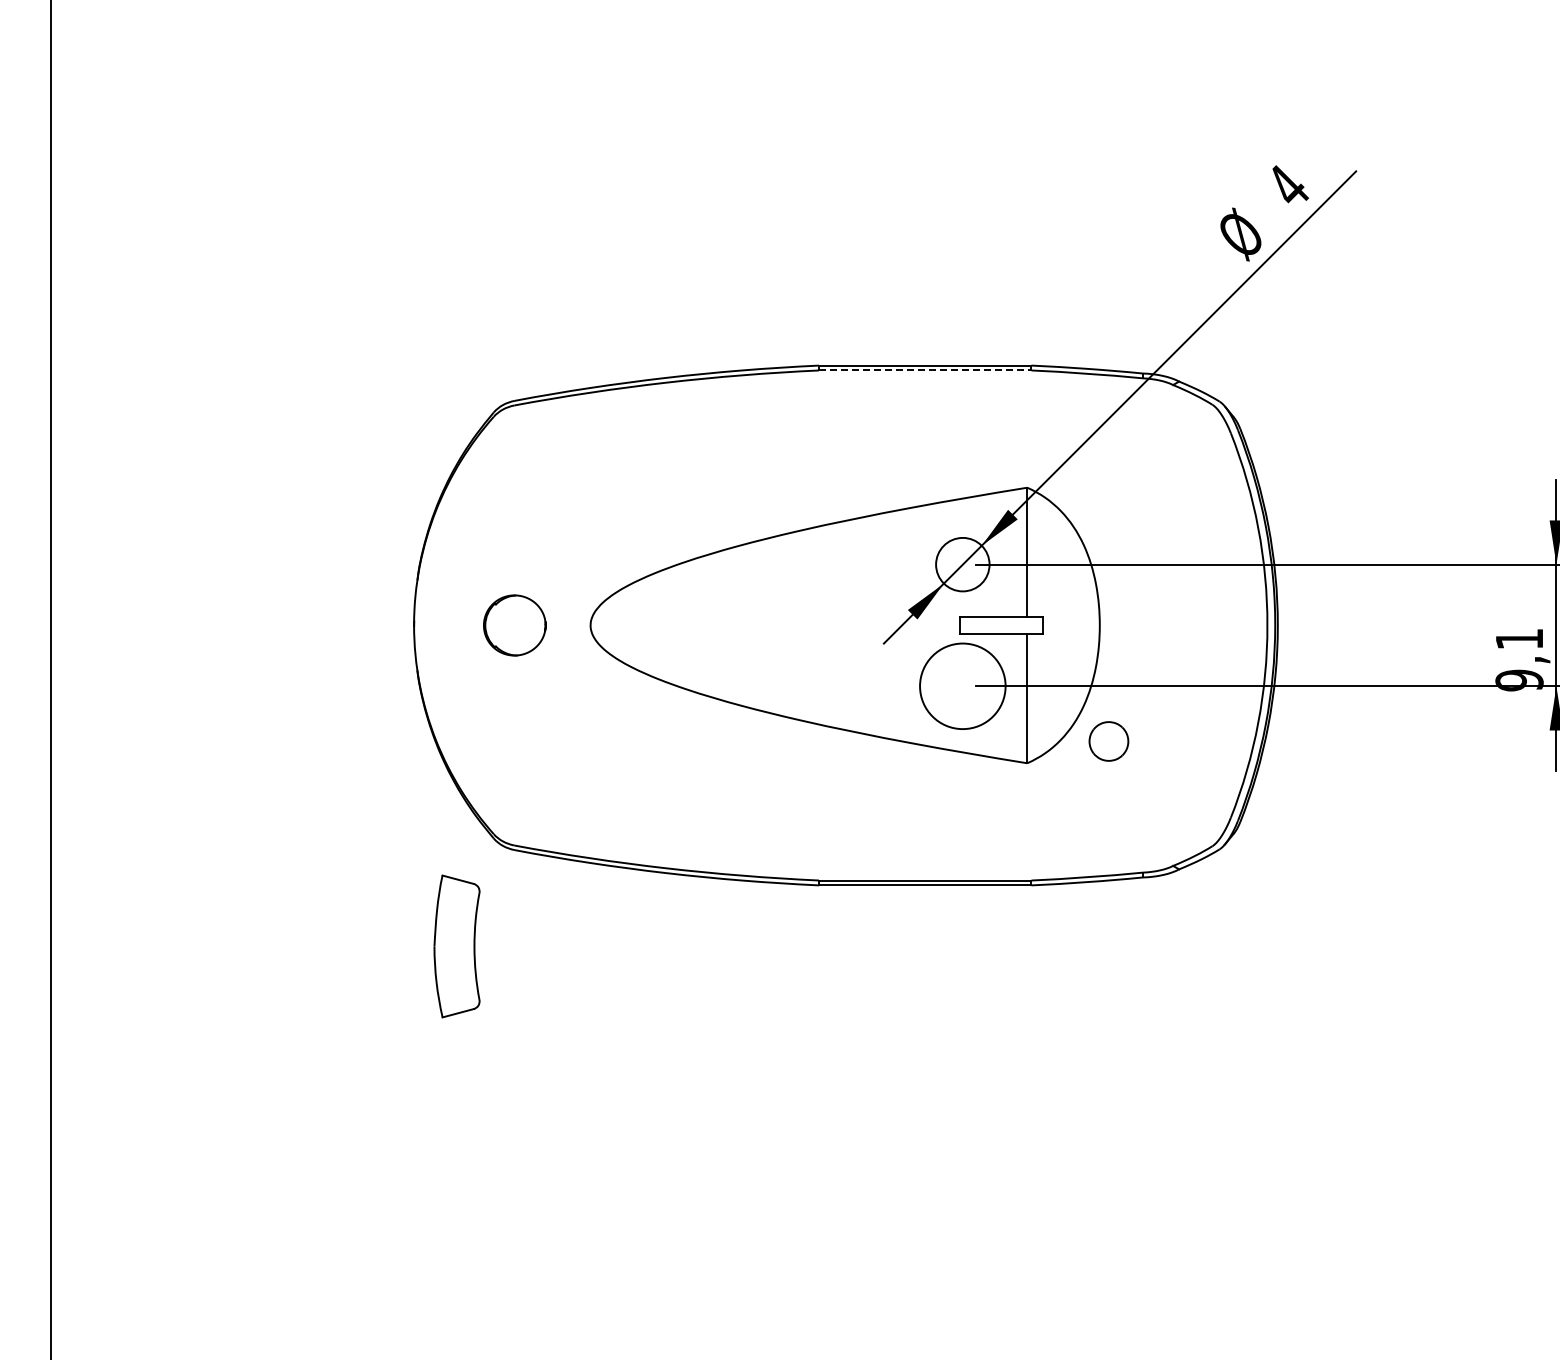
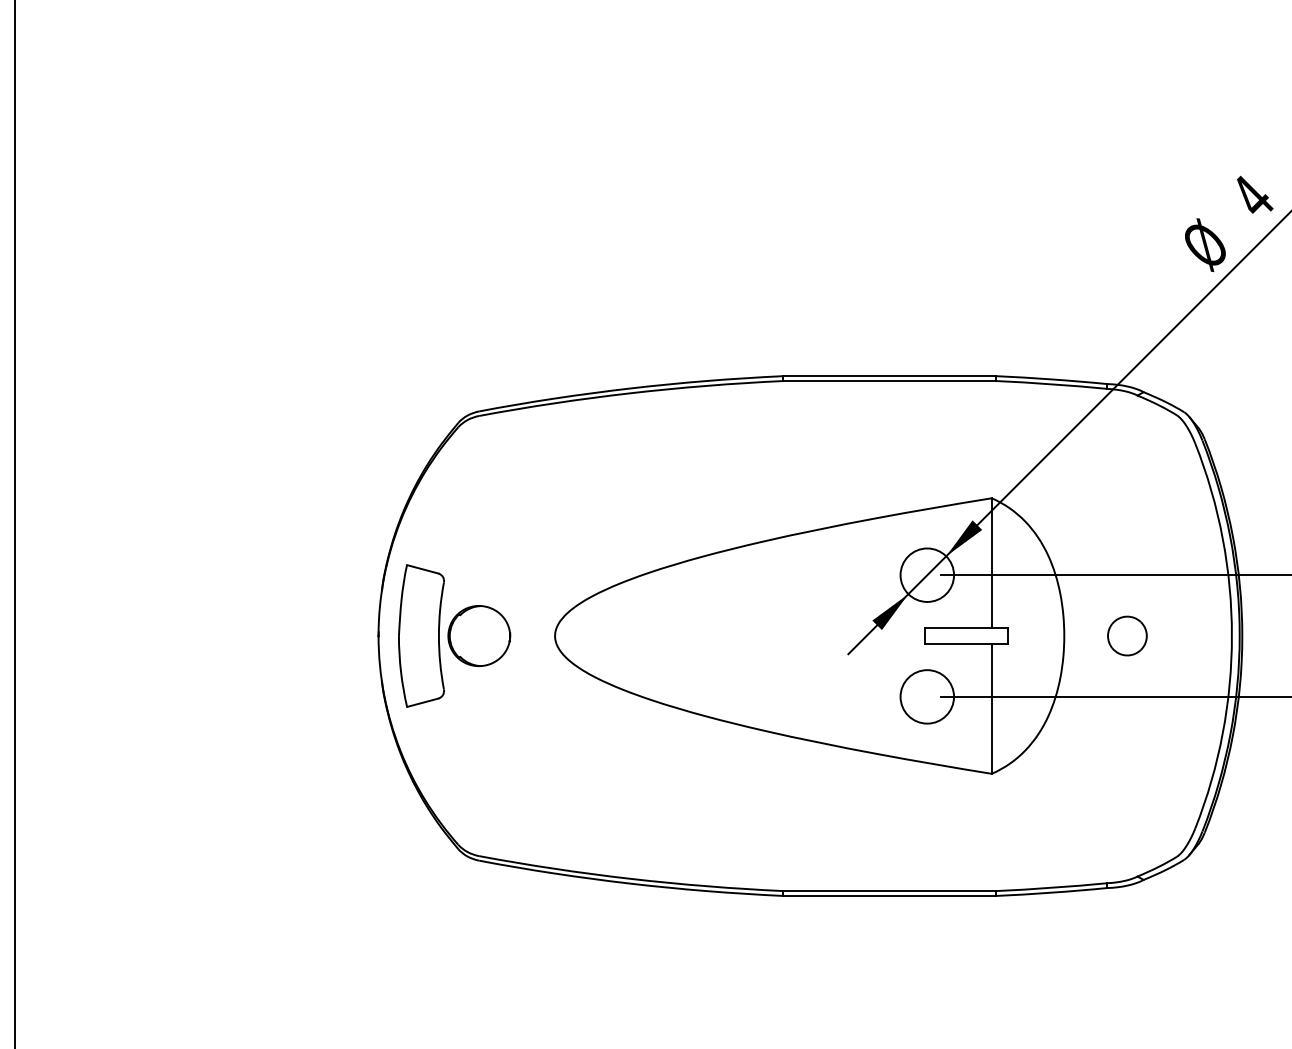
line: (925, 370) -> (889, 381), dashed -> solid
circle: (962, 686) -> (926, 697), size x0.62
part: (1108, 741) -> (1126, 636), moved
part: (456, 946) -> (420, 636), moved

